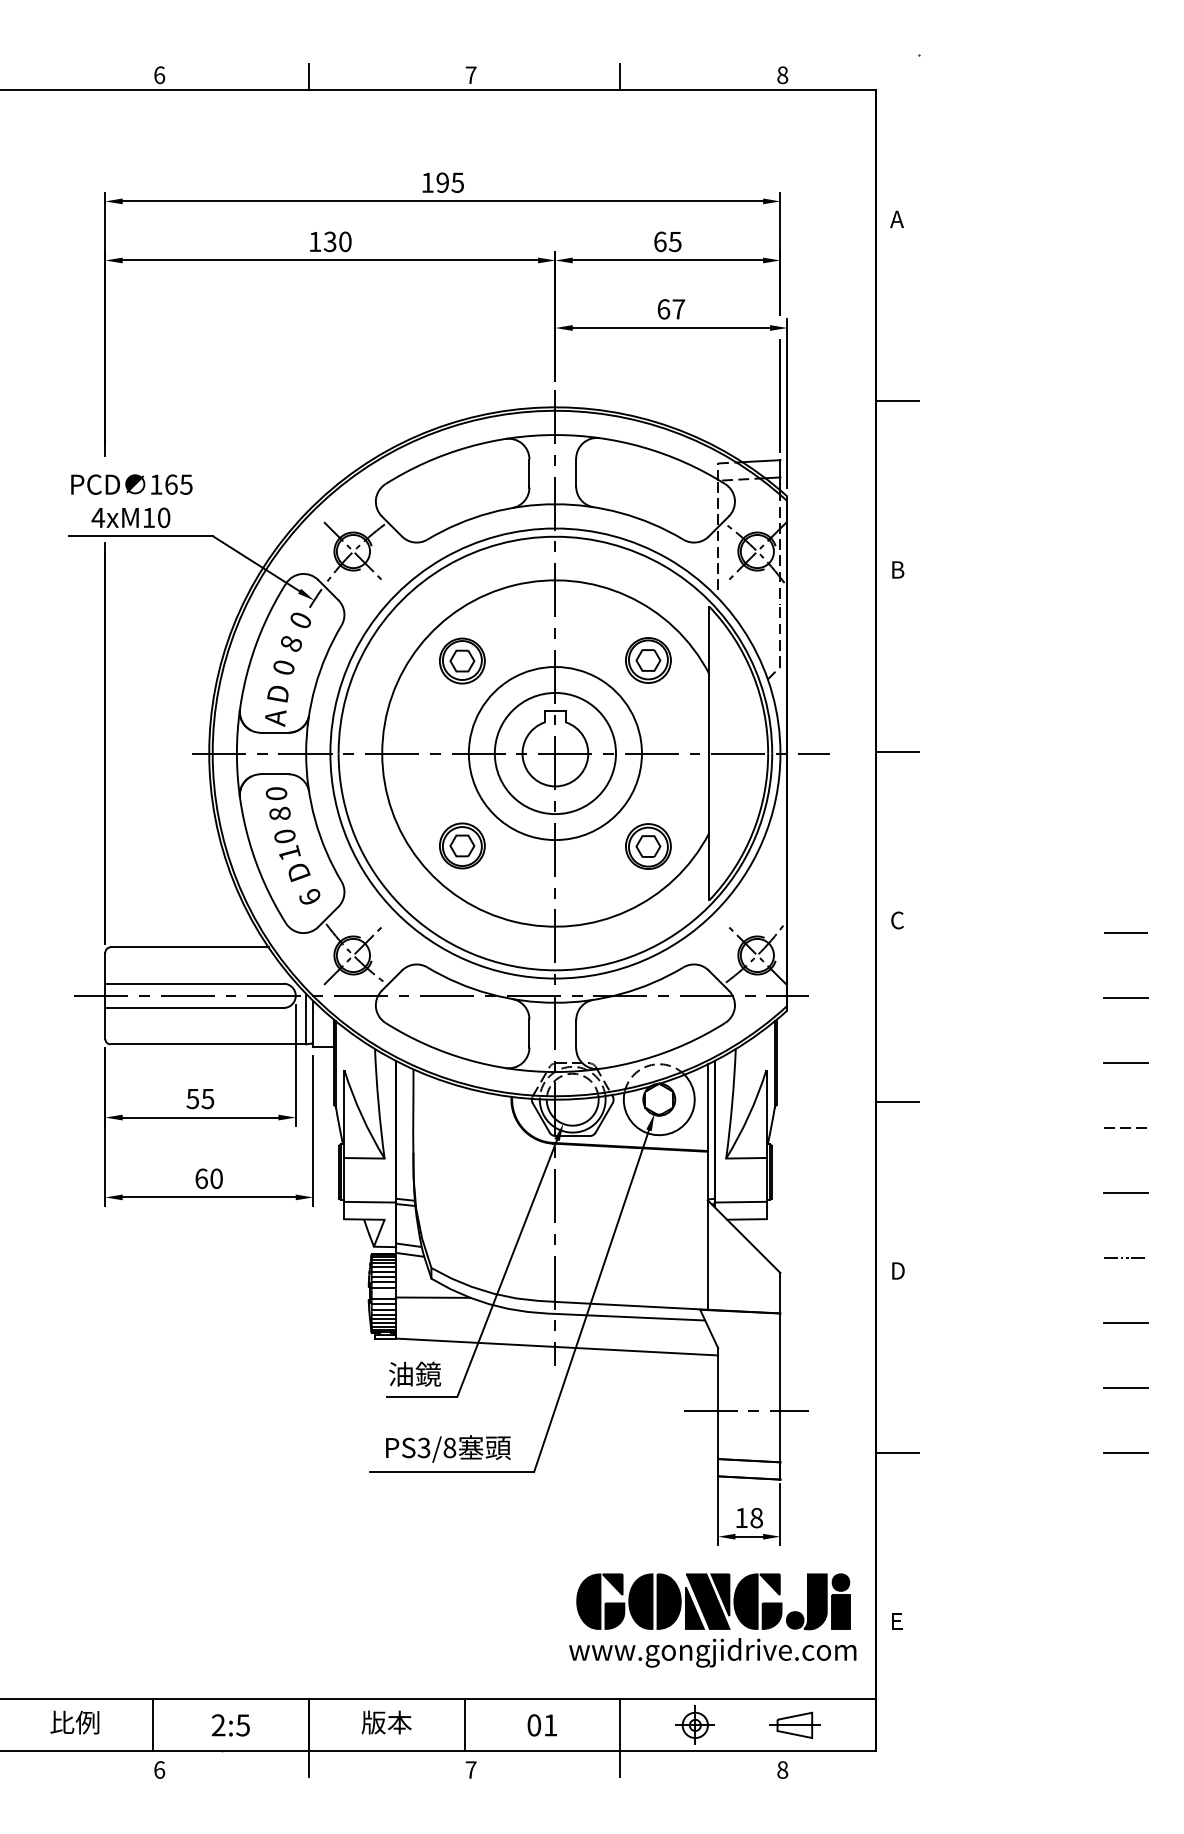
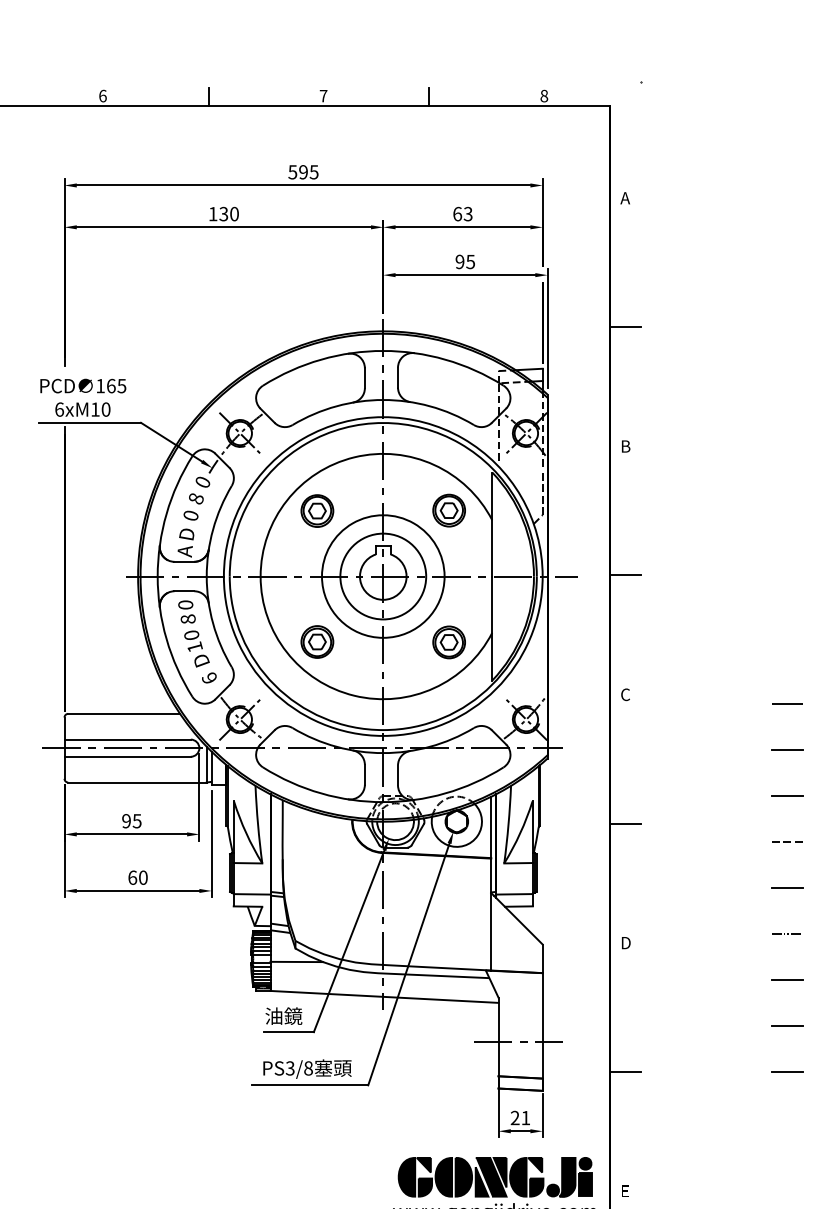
text: (427, 182) -> (292, 172), 195 -> 595
text: (675, 241) -> (468, 213), 65 -> 63
text: (671, 309) -> (465, 262), 67 -> 95
text: (98, 517) -> (59, 409), 4xM10 -> 6xM10
text: (192, 1098) -> (126, 820), 55 -> 95
text: (748, 1517) -> (520, 1117), 18 -> 21

